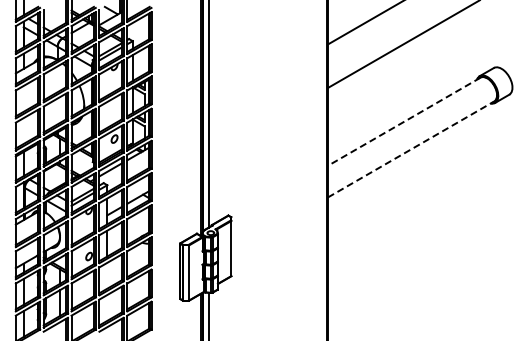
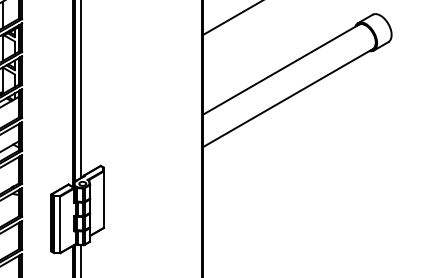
line: (403, 122) -> (280, 70), dashed -> solid
line: (411, 149) -> (288, 98), dashed -> solid

